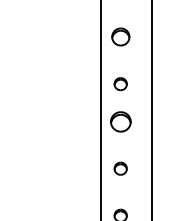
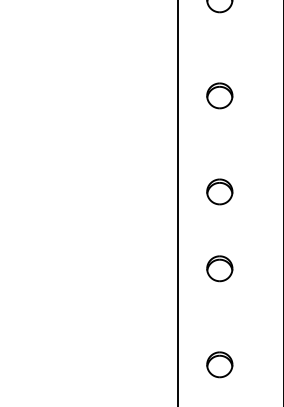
part: (120, 37) -> (219, 96), size x0.71
part: (120, 121) -> (219, 268), size x0.62

